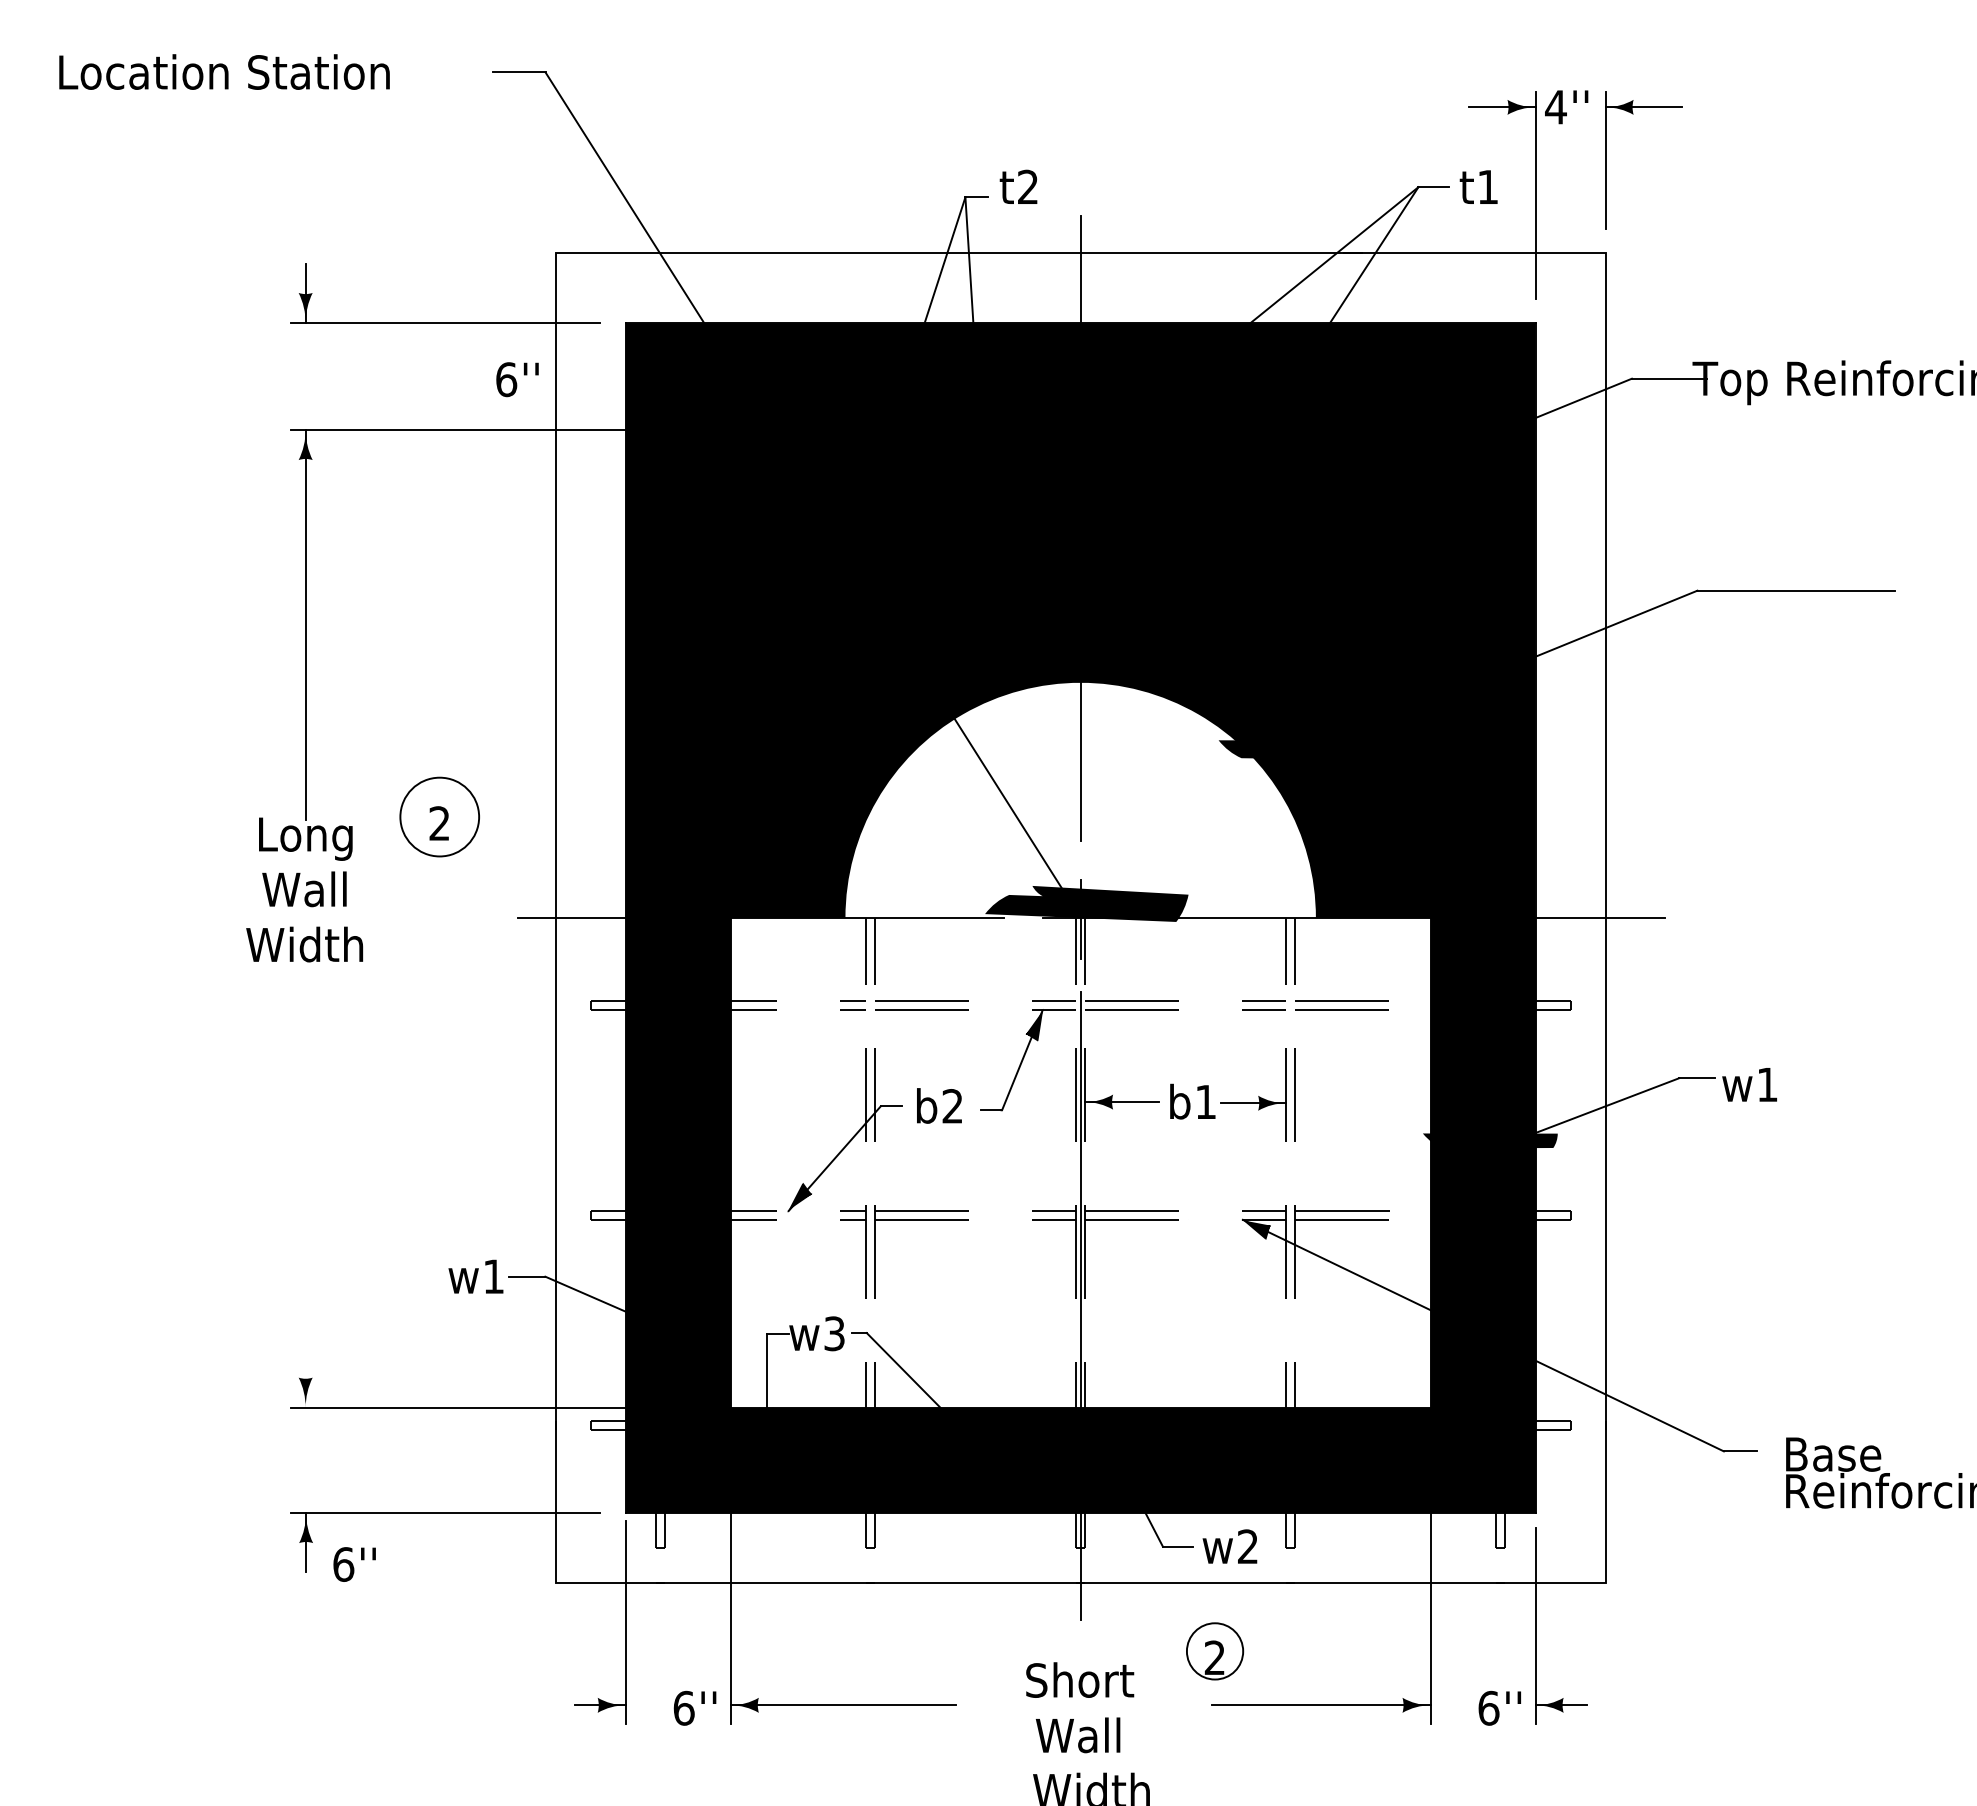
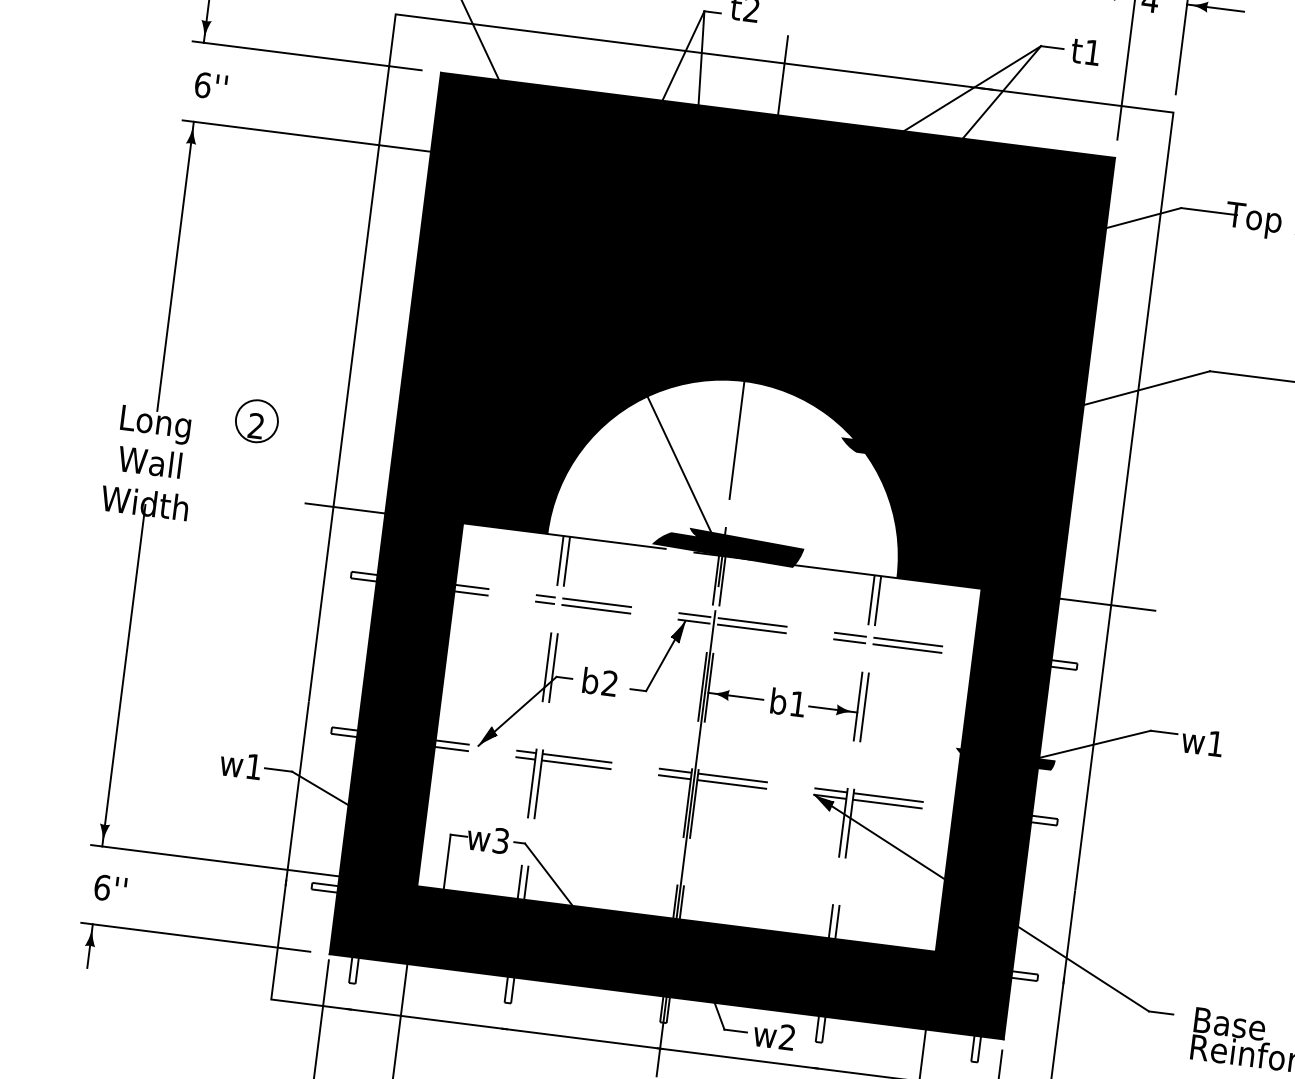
text: (517, 379) -> (211, 86), moved
circle: (439, 816) -> (256, 420), size x0.71
line: (305, 1177) -> (123, 675), added
text: (354, 1564) -> (110, 888), moved

